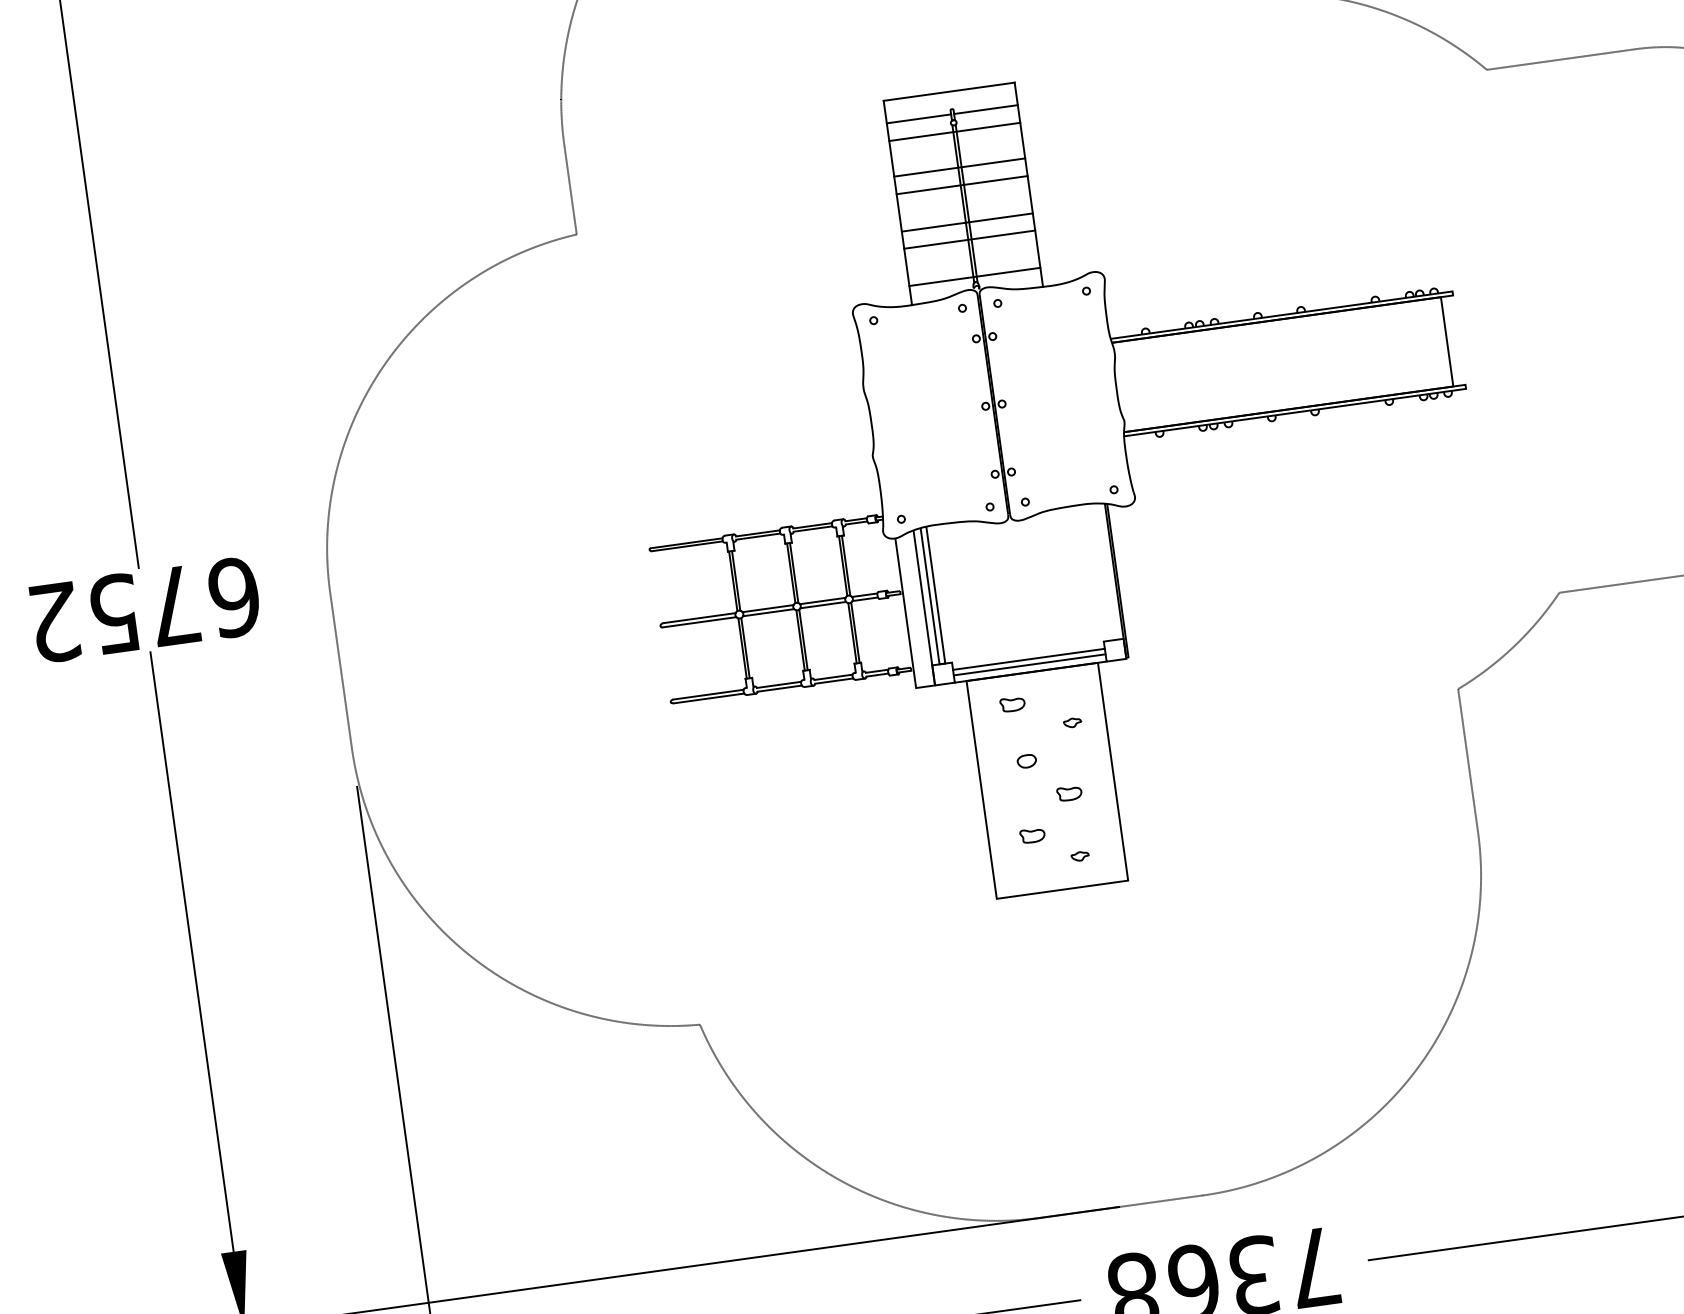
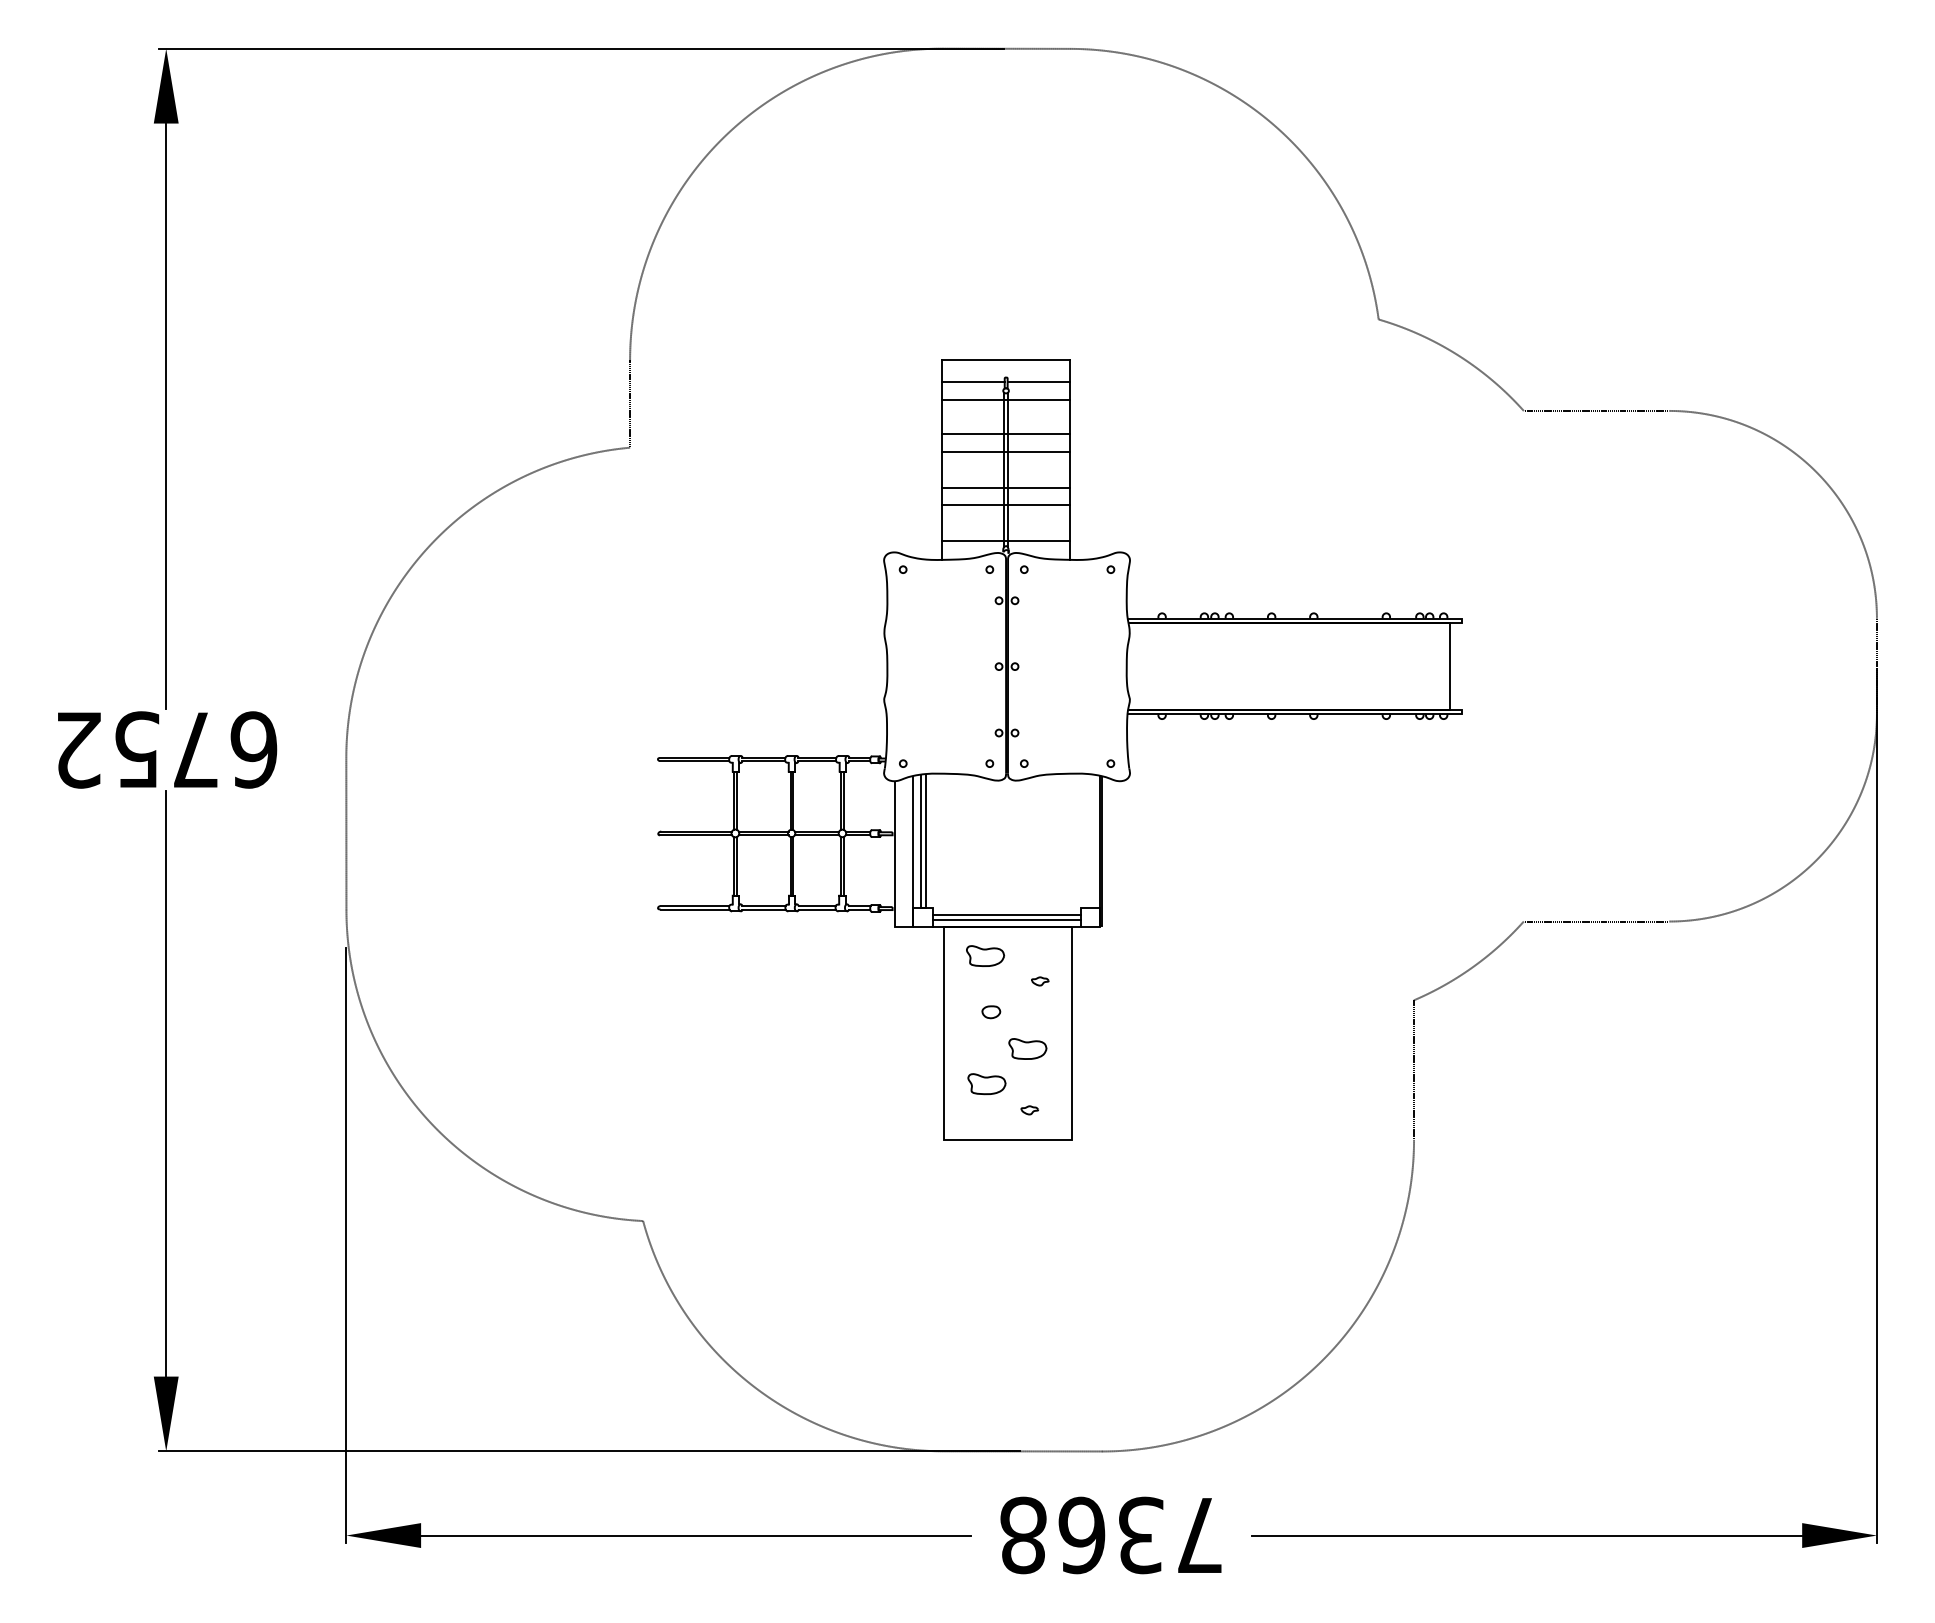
part: (1011, 704) -> (984, 955), size x1.6
part: (1069, 793) -> (1027, 1048), size x1.6
part: (1032, 836) -> (986, 1084), size x1.6

